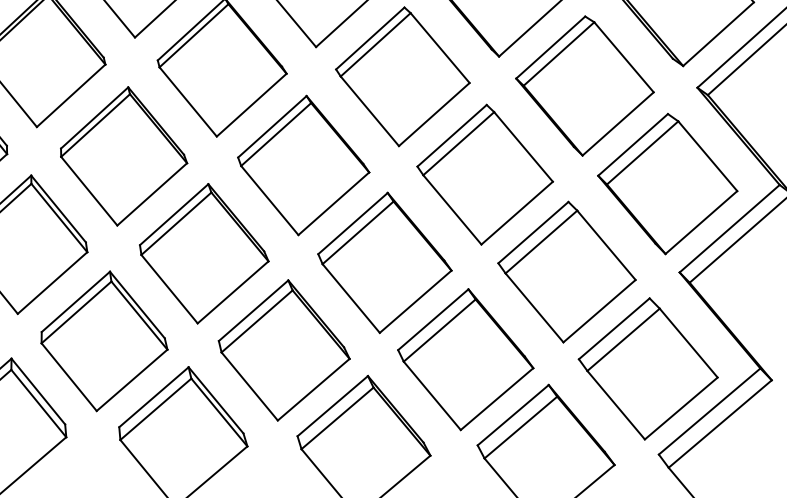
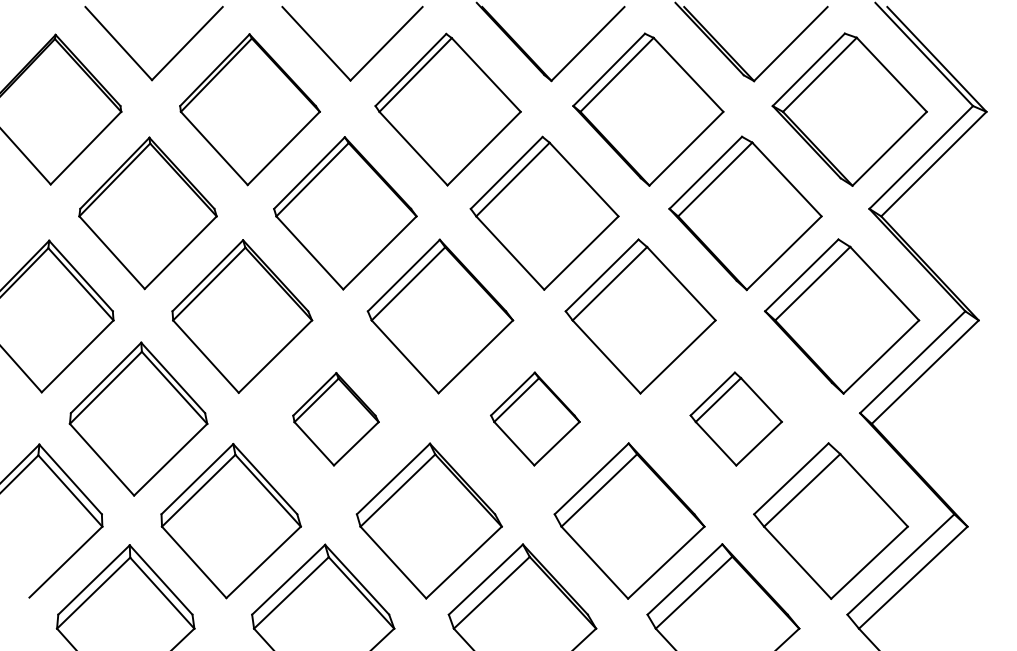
part: (203, 254) -> (335, 419), size x0.6
part: (385, 262) -> (535, 418), size x0.6
part: (567, 271) -> (736, 418), size x0.6

